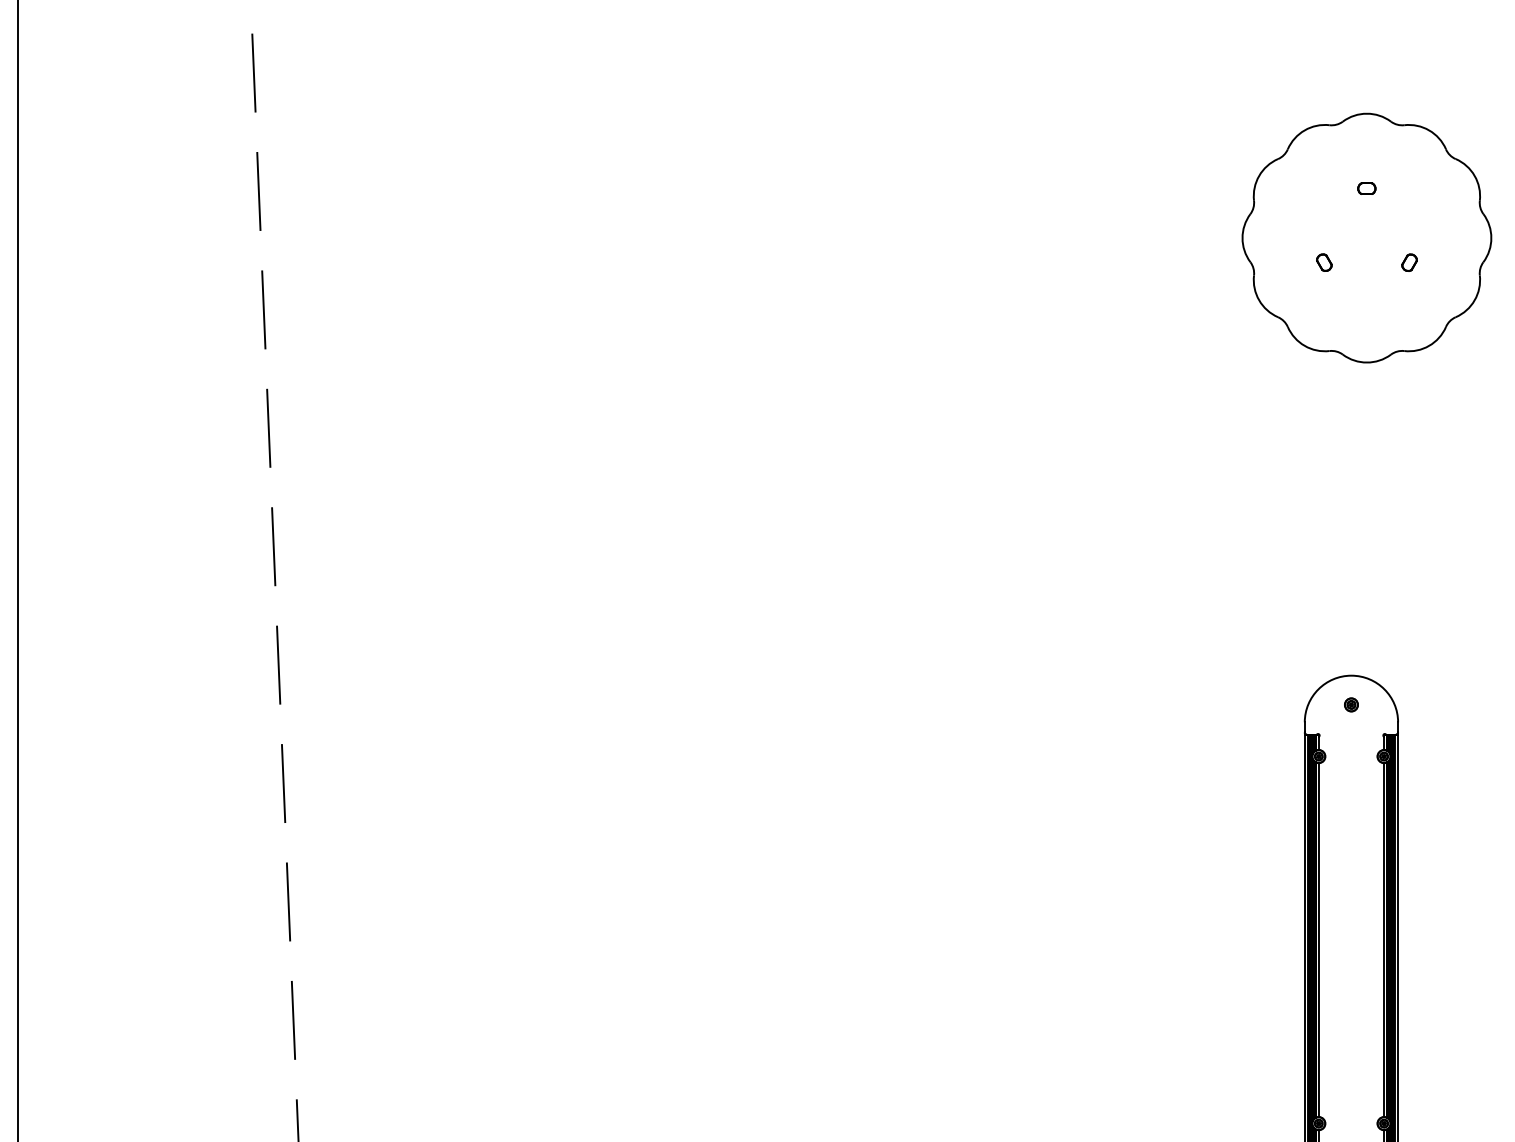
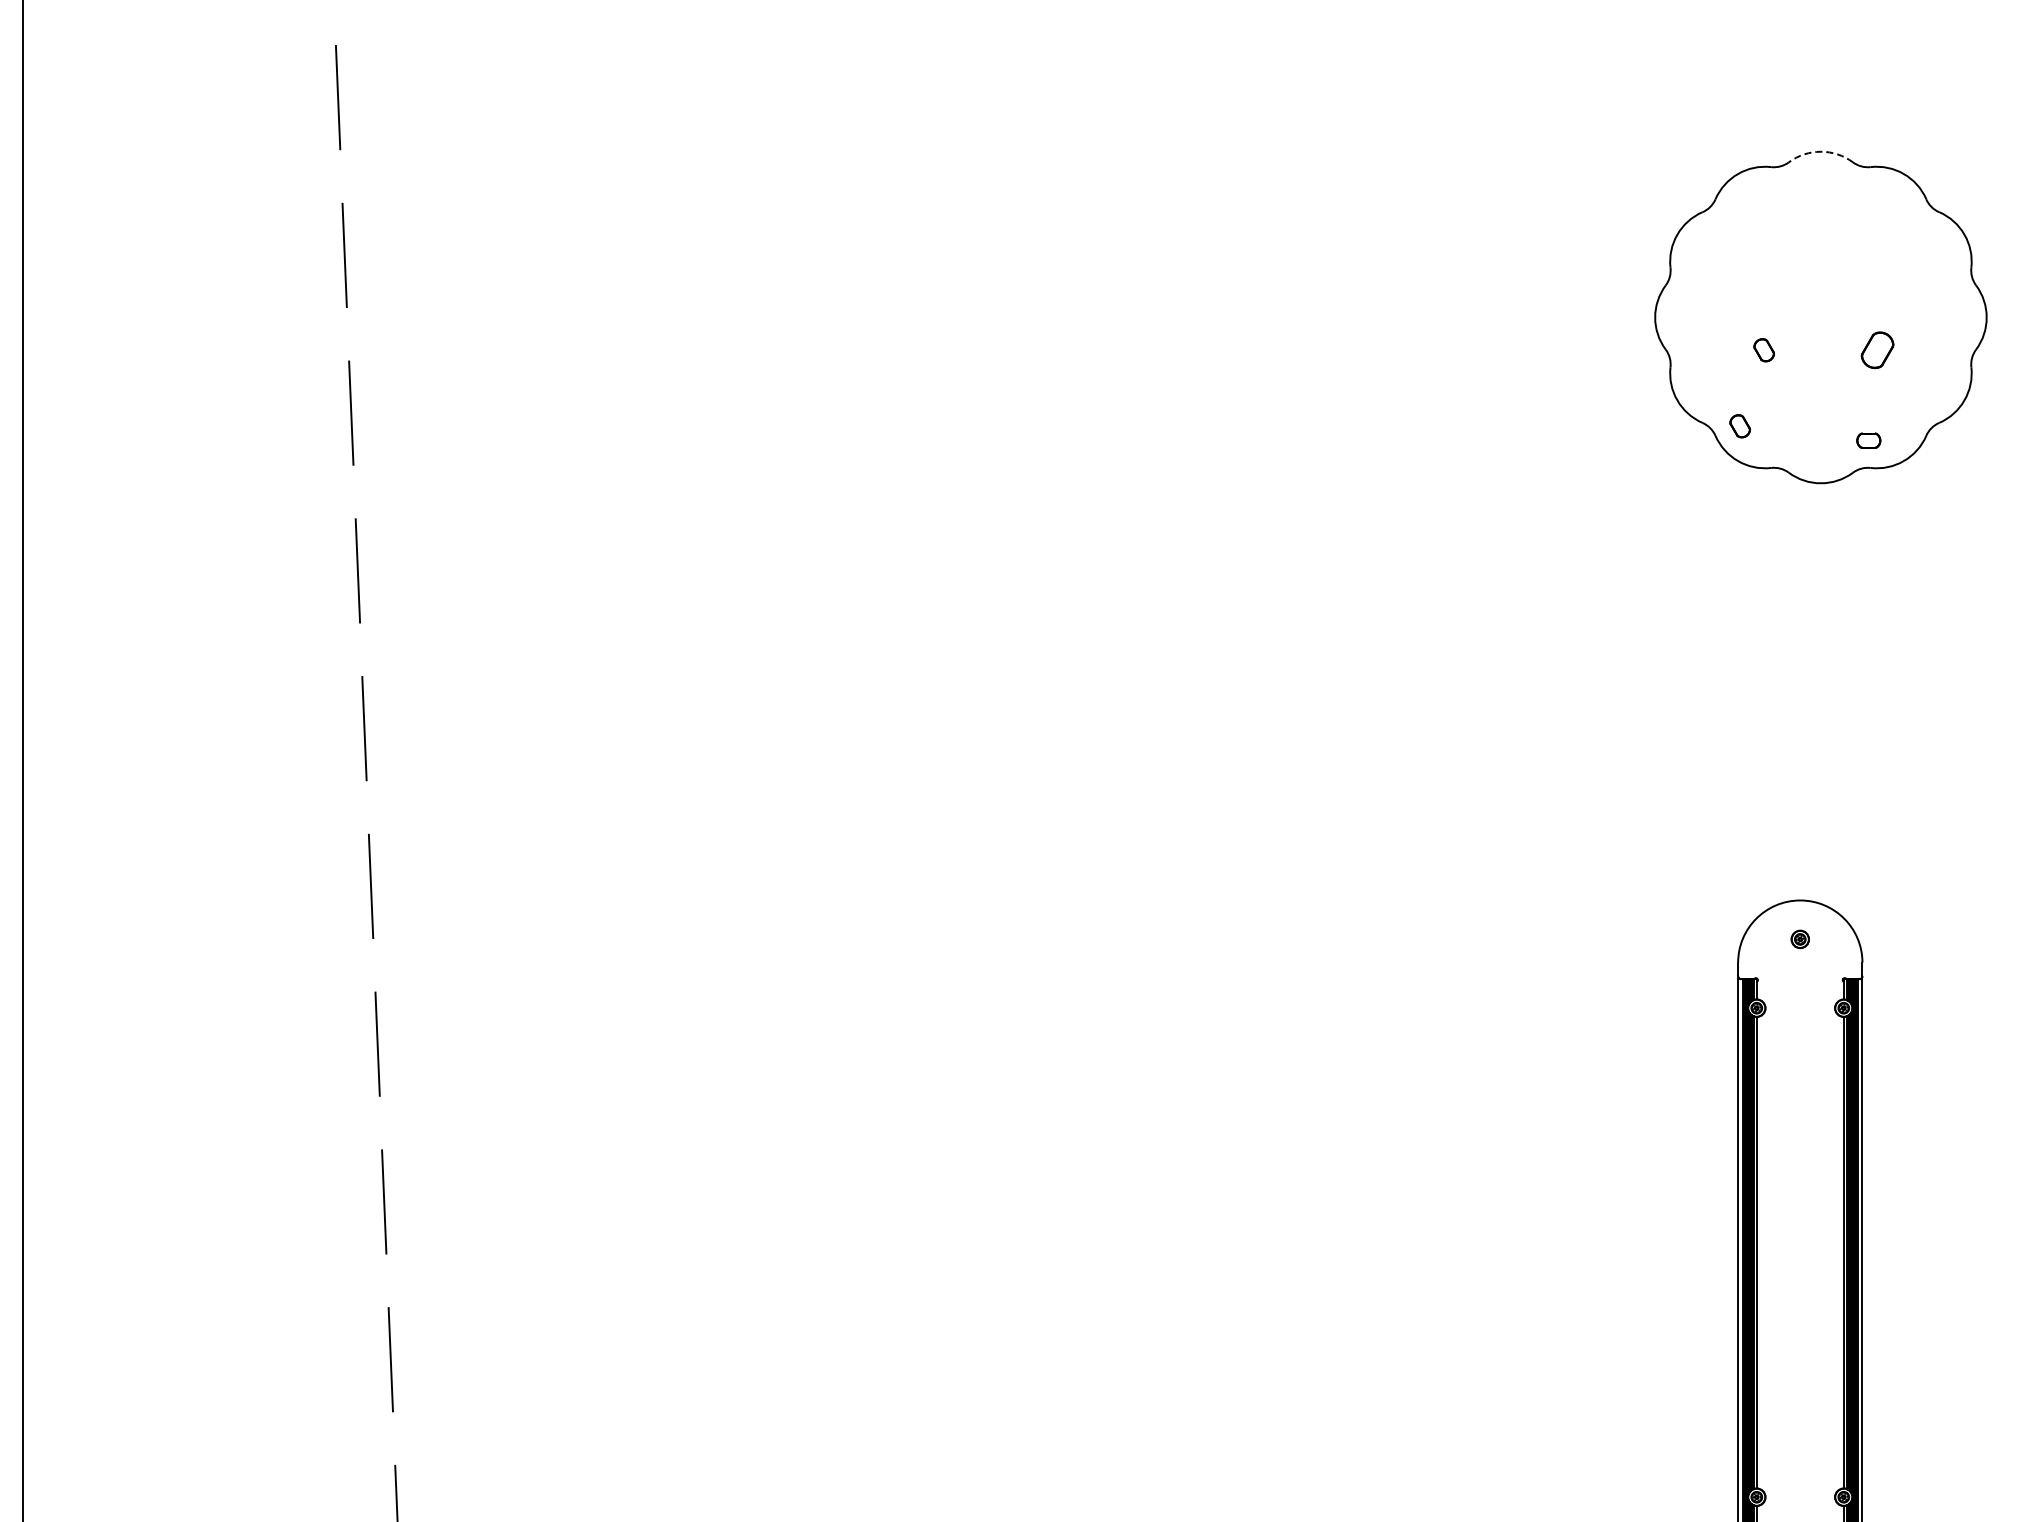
arc: (1366, 113) -> (1820, 151), solid -> dashed
part: (1366, 188) -> (1868, 440), moved
part: (1409, 262) -> (1877, 350), size x1.6
part: (1305, 319) -> (1739, 426), added

